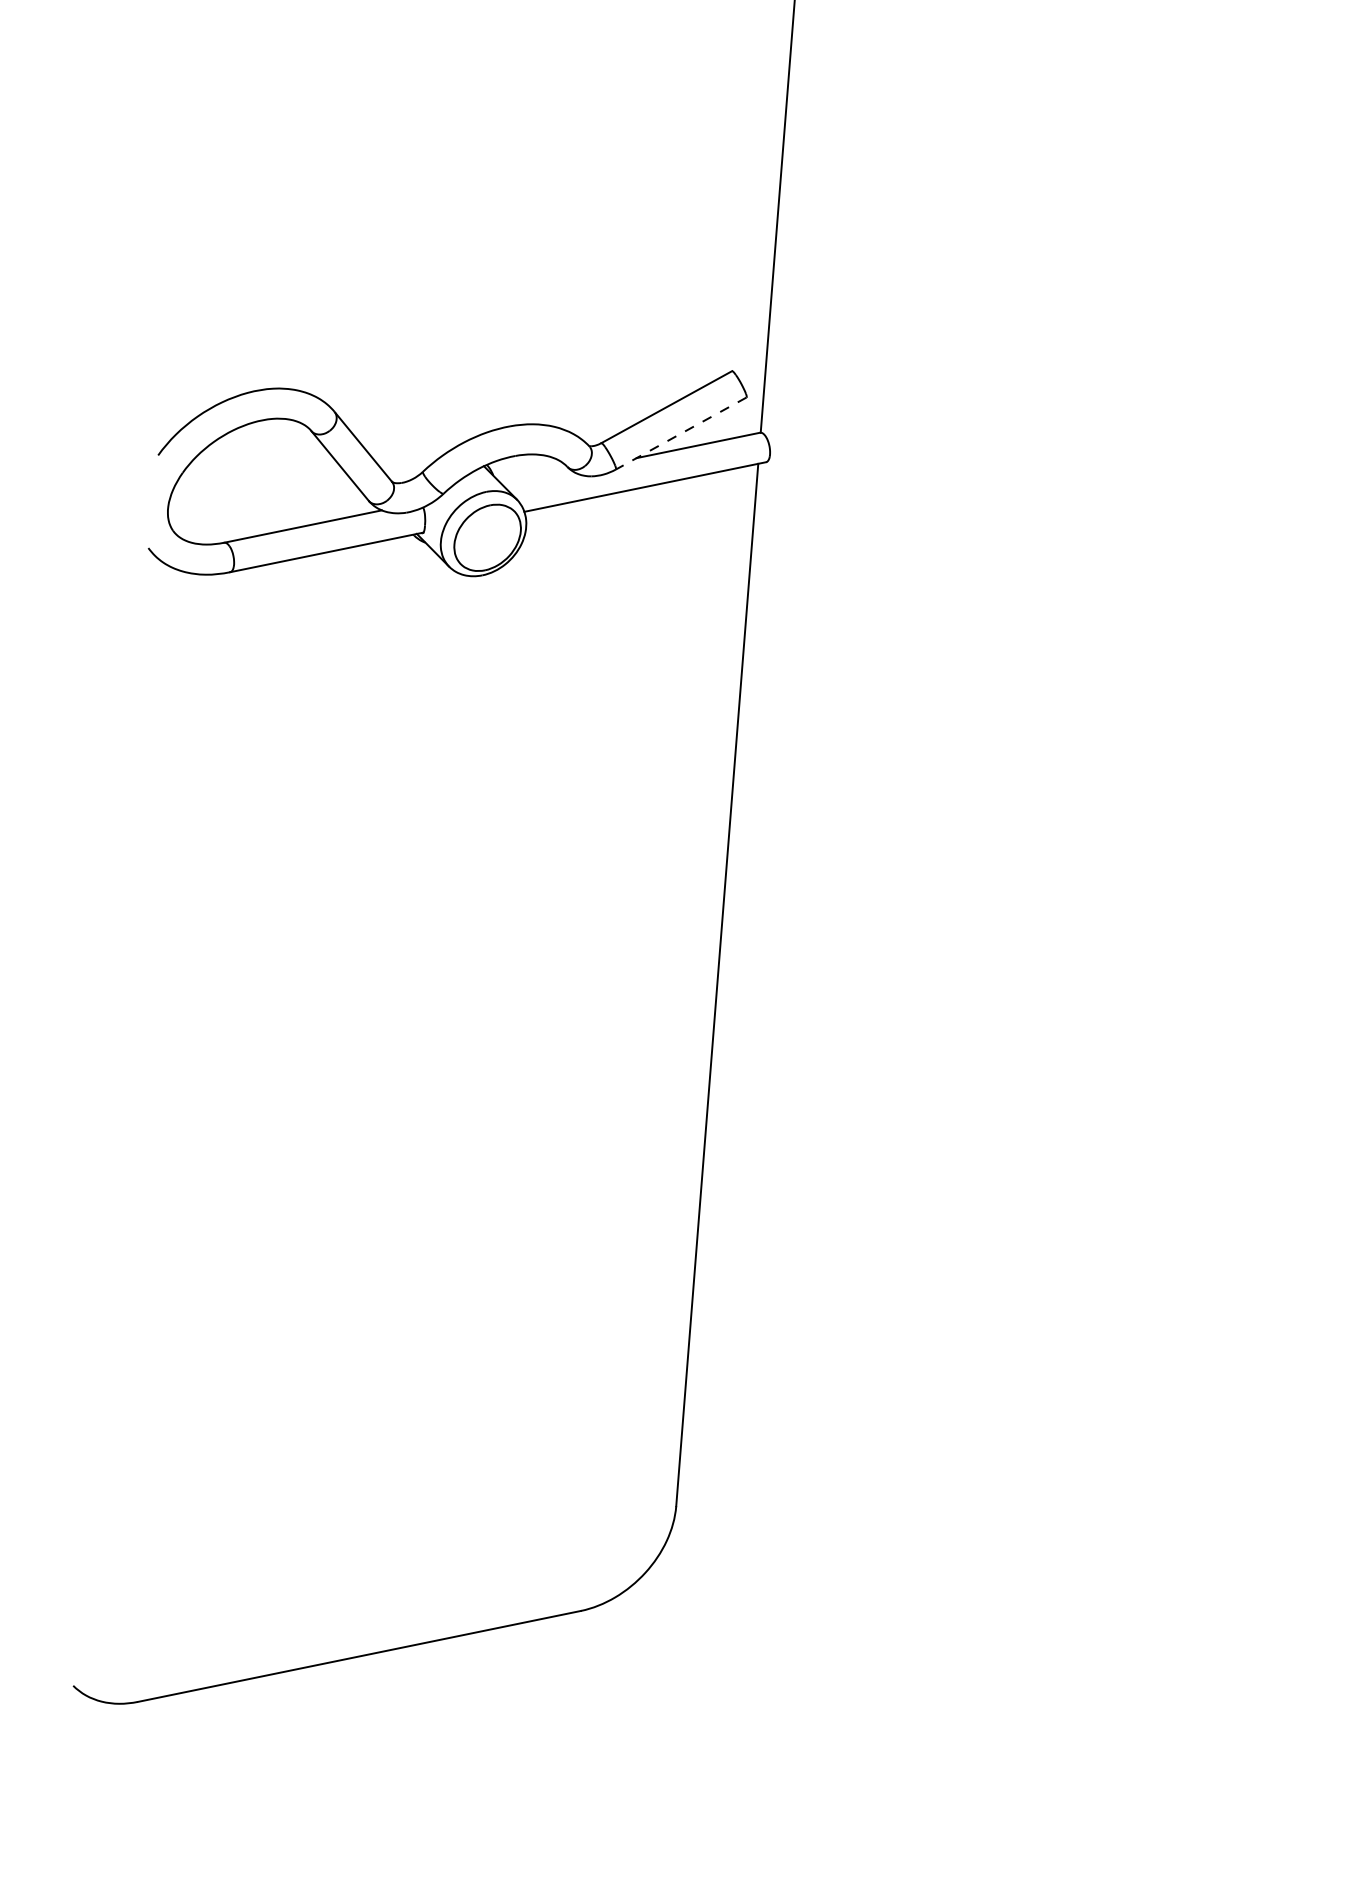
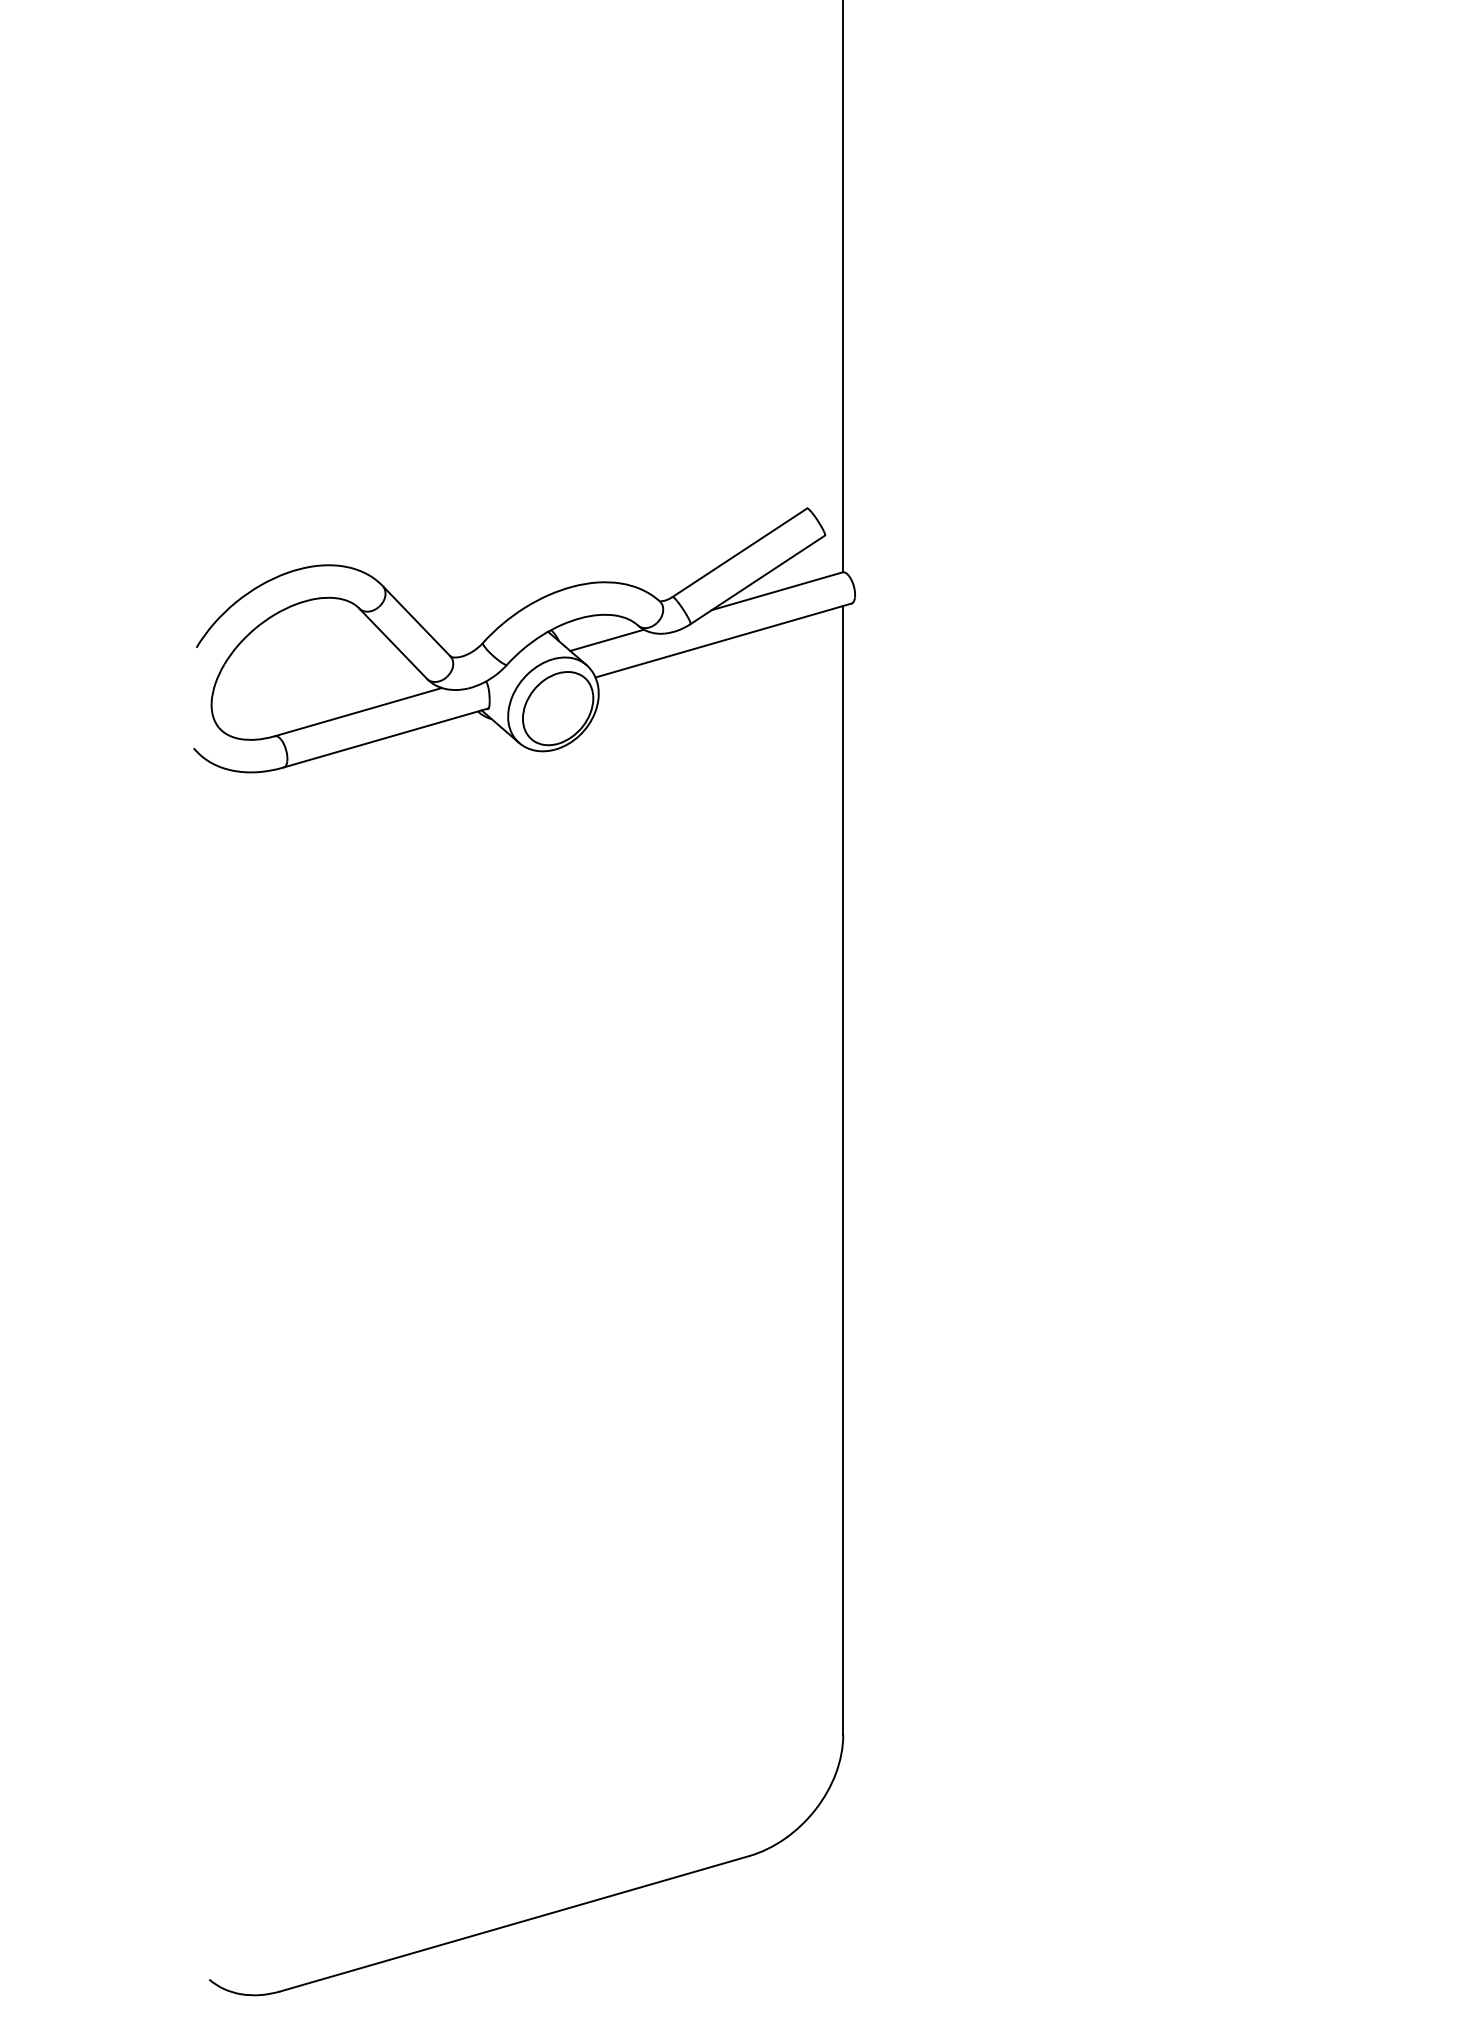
line: (681, 433) -> (757, 579), dashed -> solid
line: (537, 477) -> (606, 639), added

